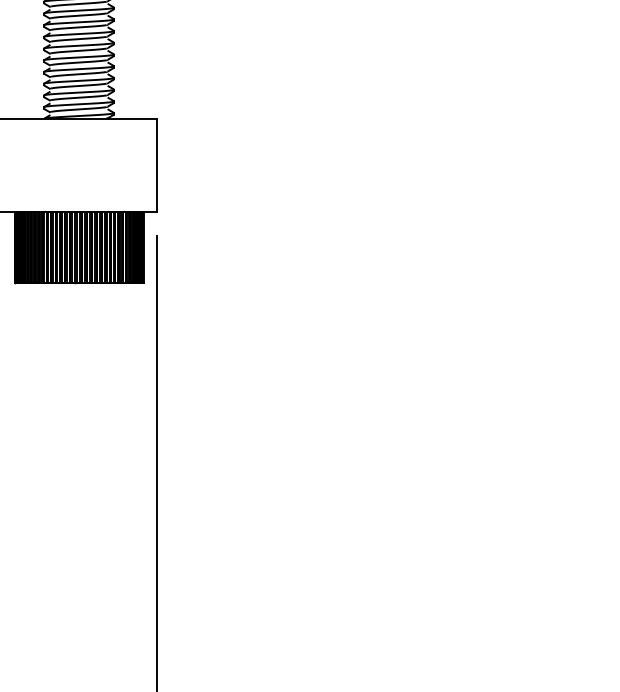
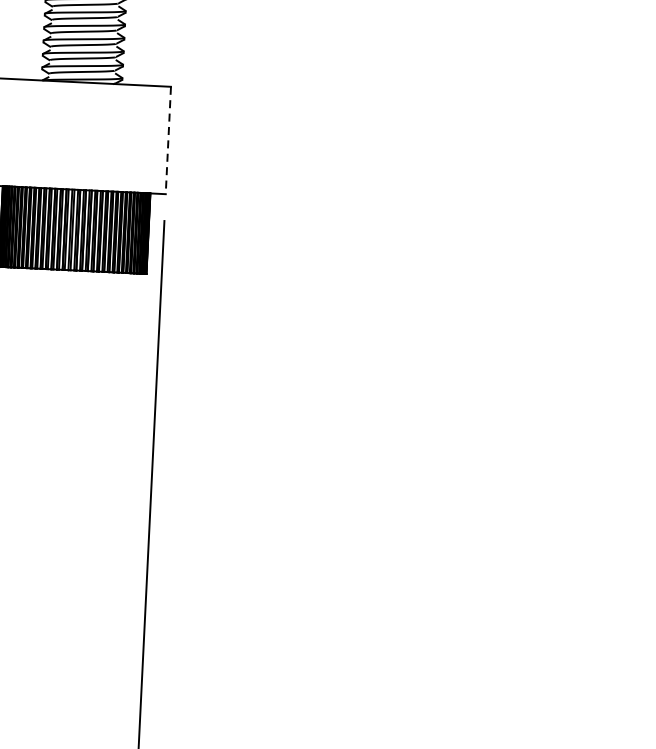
line: (156, 165) -> (167, 140), solid -> dashed

